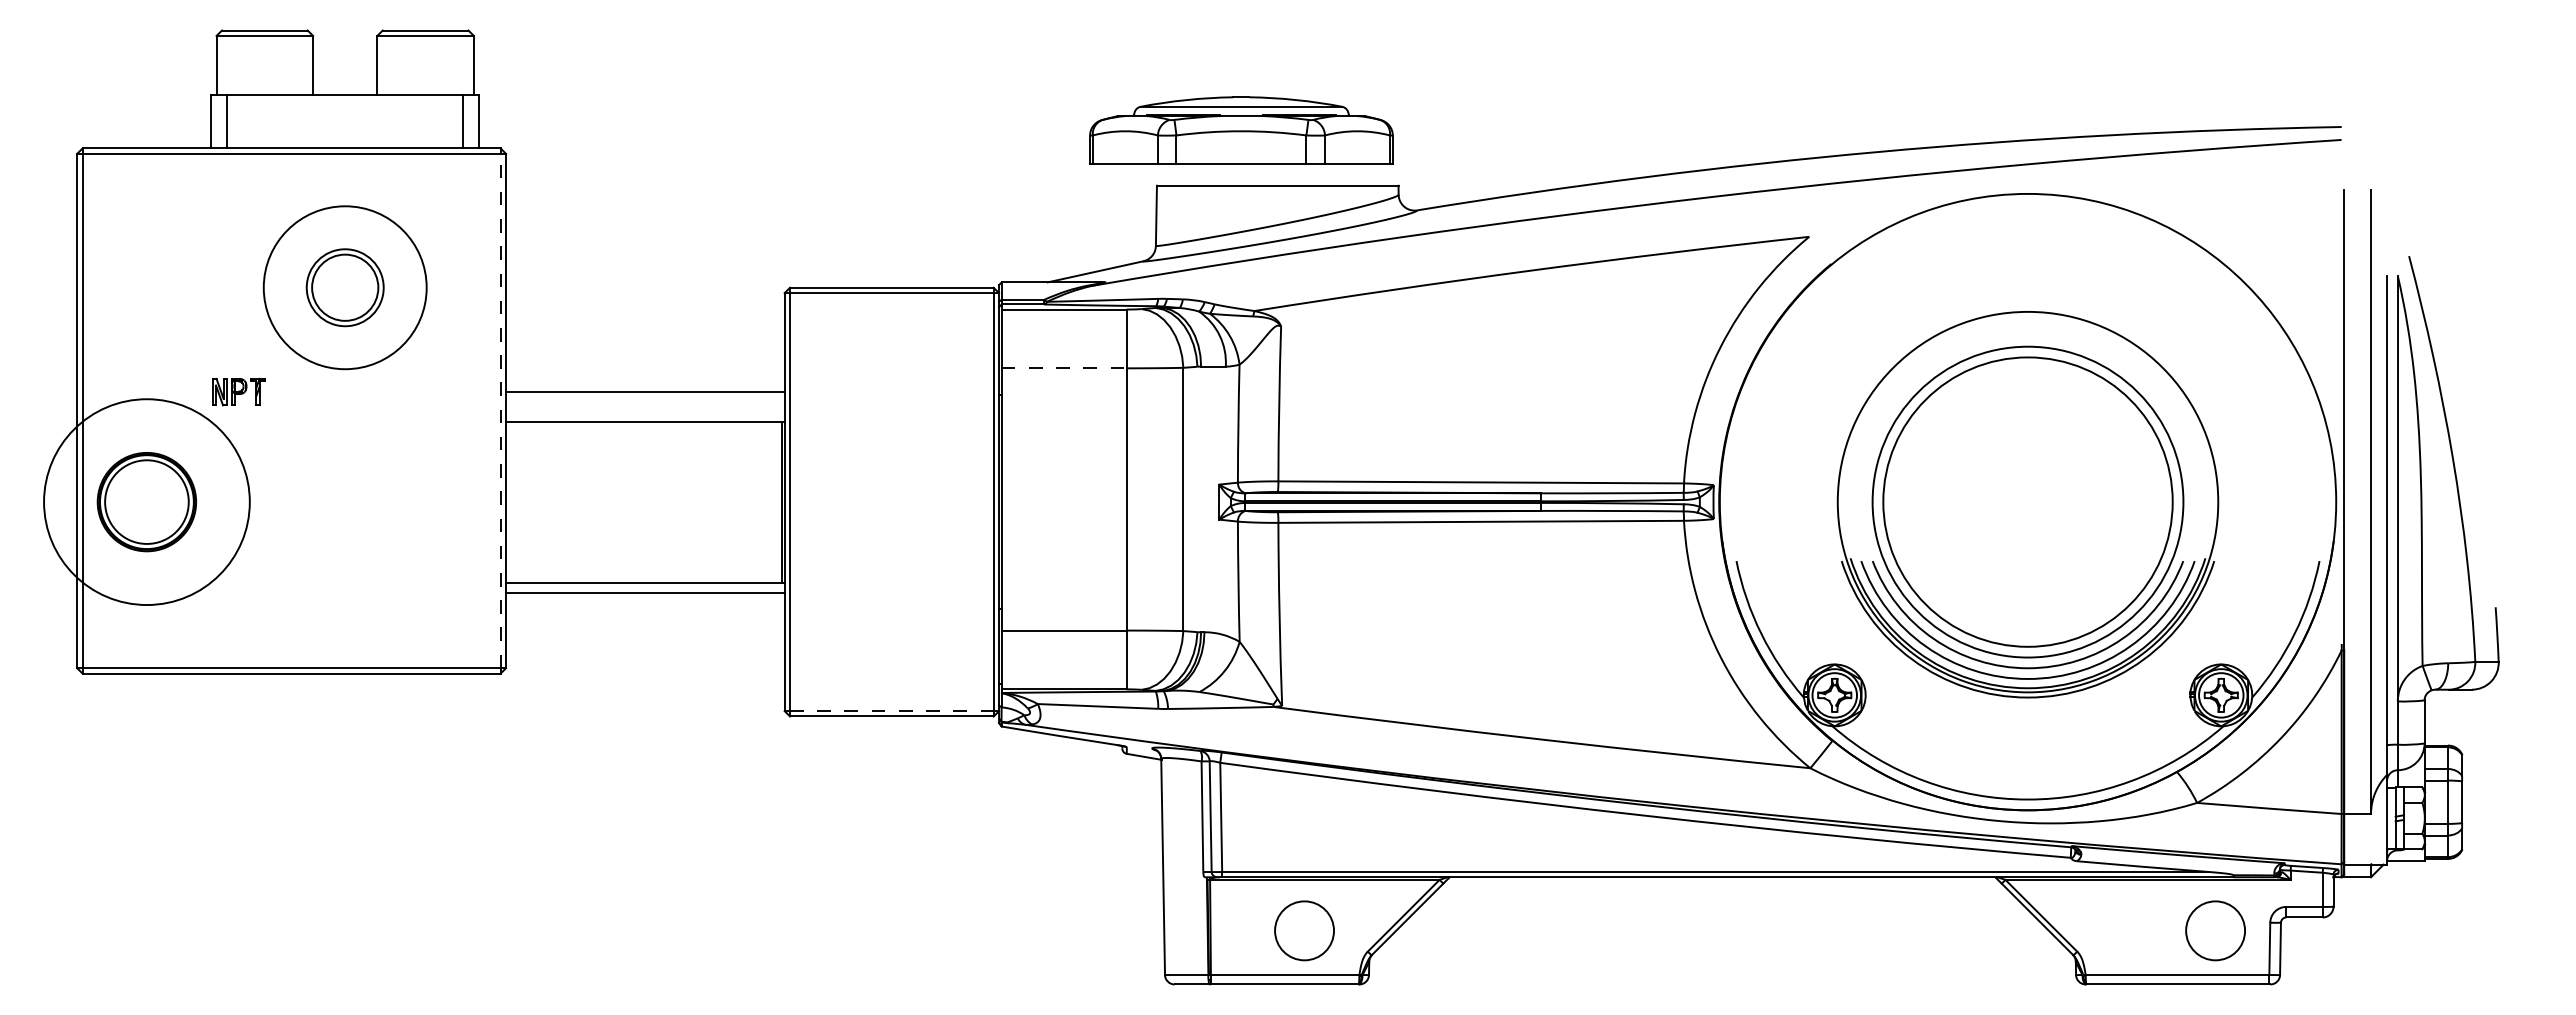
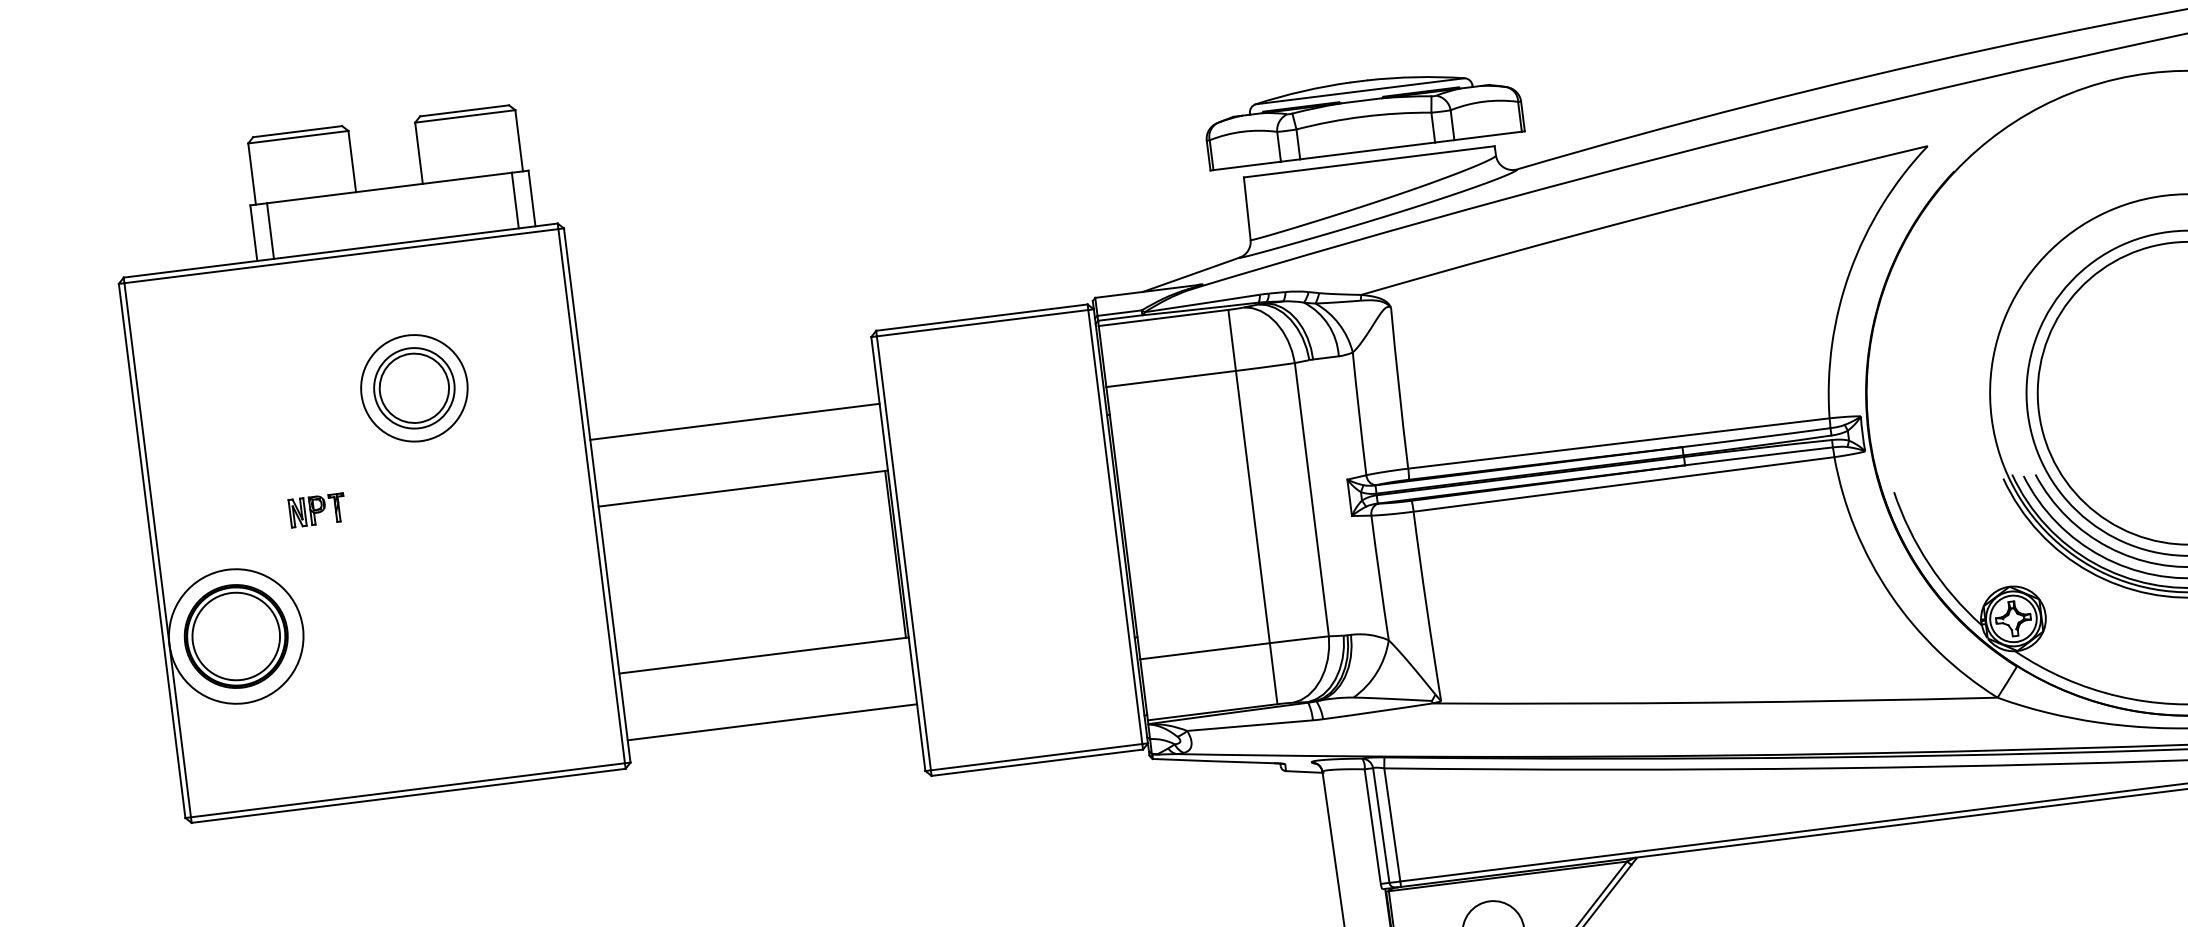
part: (1241, 130) -> (1363, 115), moved
circle: (345, 287) -> (414, 388), size x0.62
line: (1064, 368) -> (1171, 379), dashed -> solid
line: (645, 392) -> (735, 421), moved
line: (500, 410) -> (591, 495), dashed -> solid
circle: (146, 501) -> (235, 635), size x0.62
line: (645, 592) -> (772, 721), moved
line: (891, 711) -> (1036, 757), dashed -> solid

